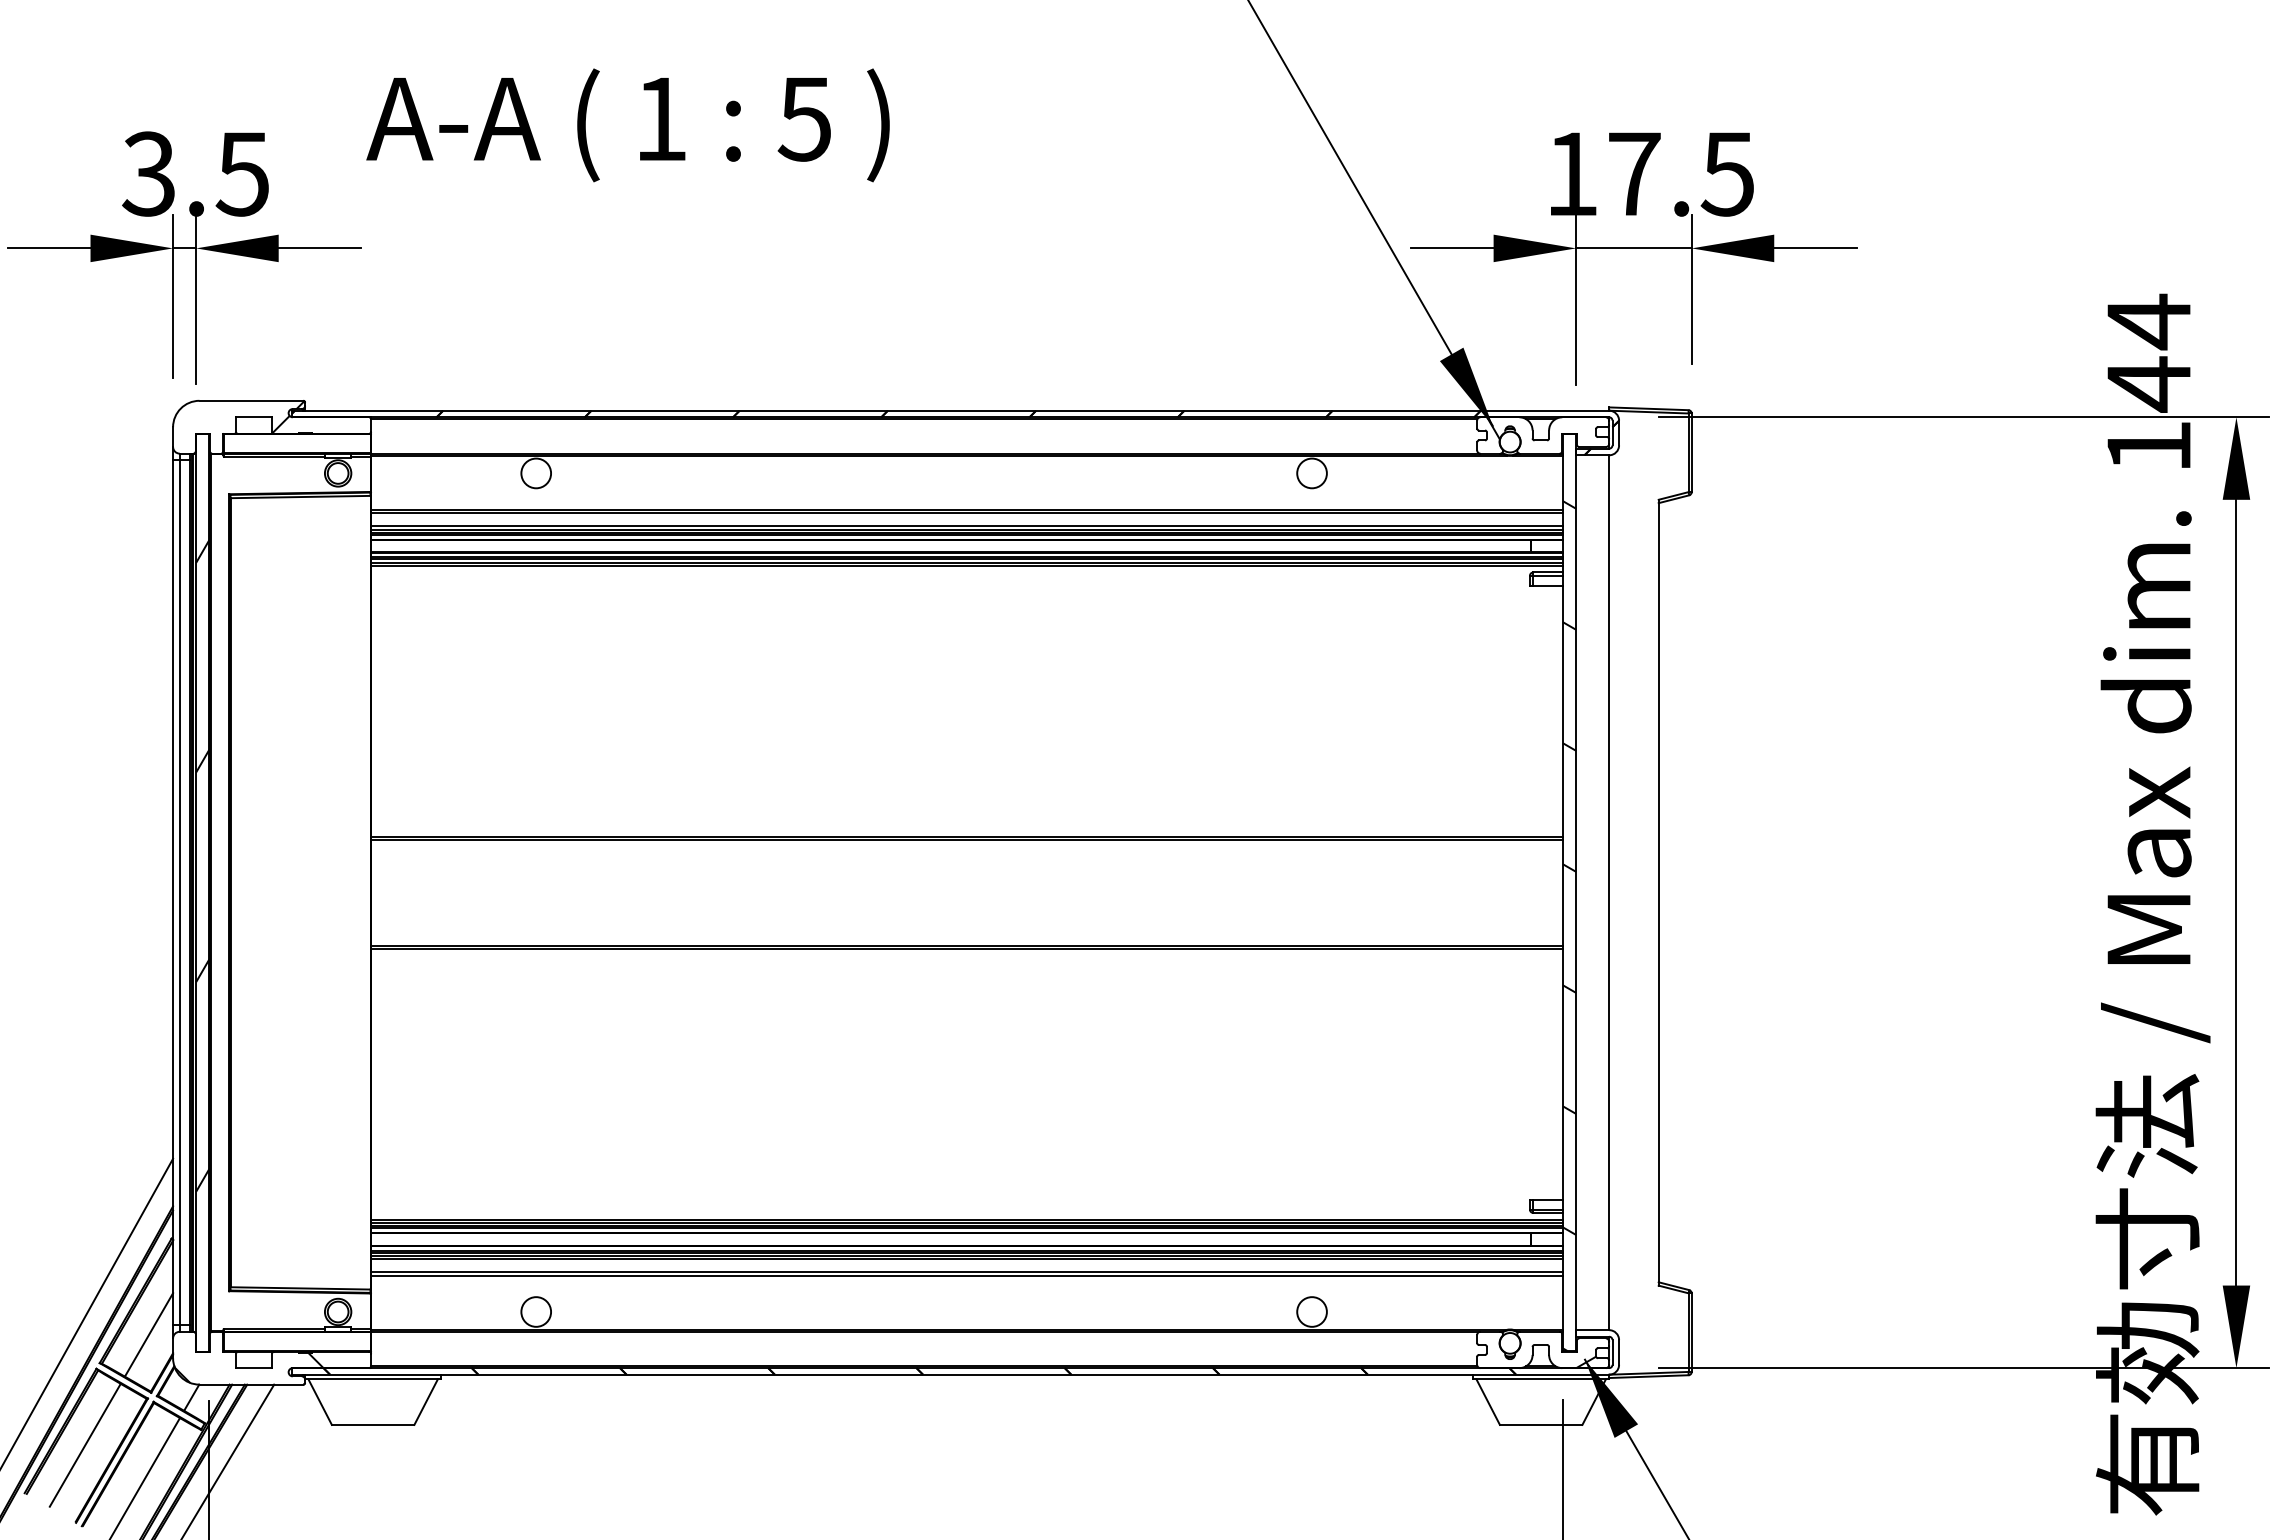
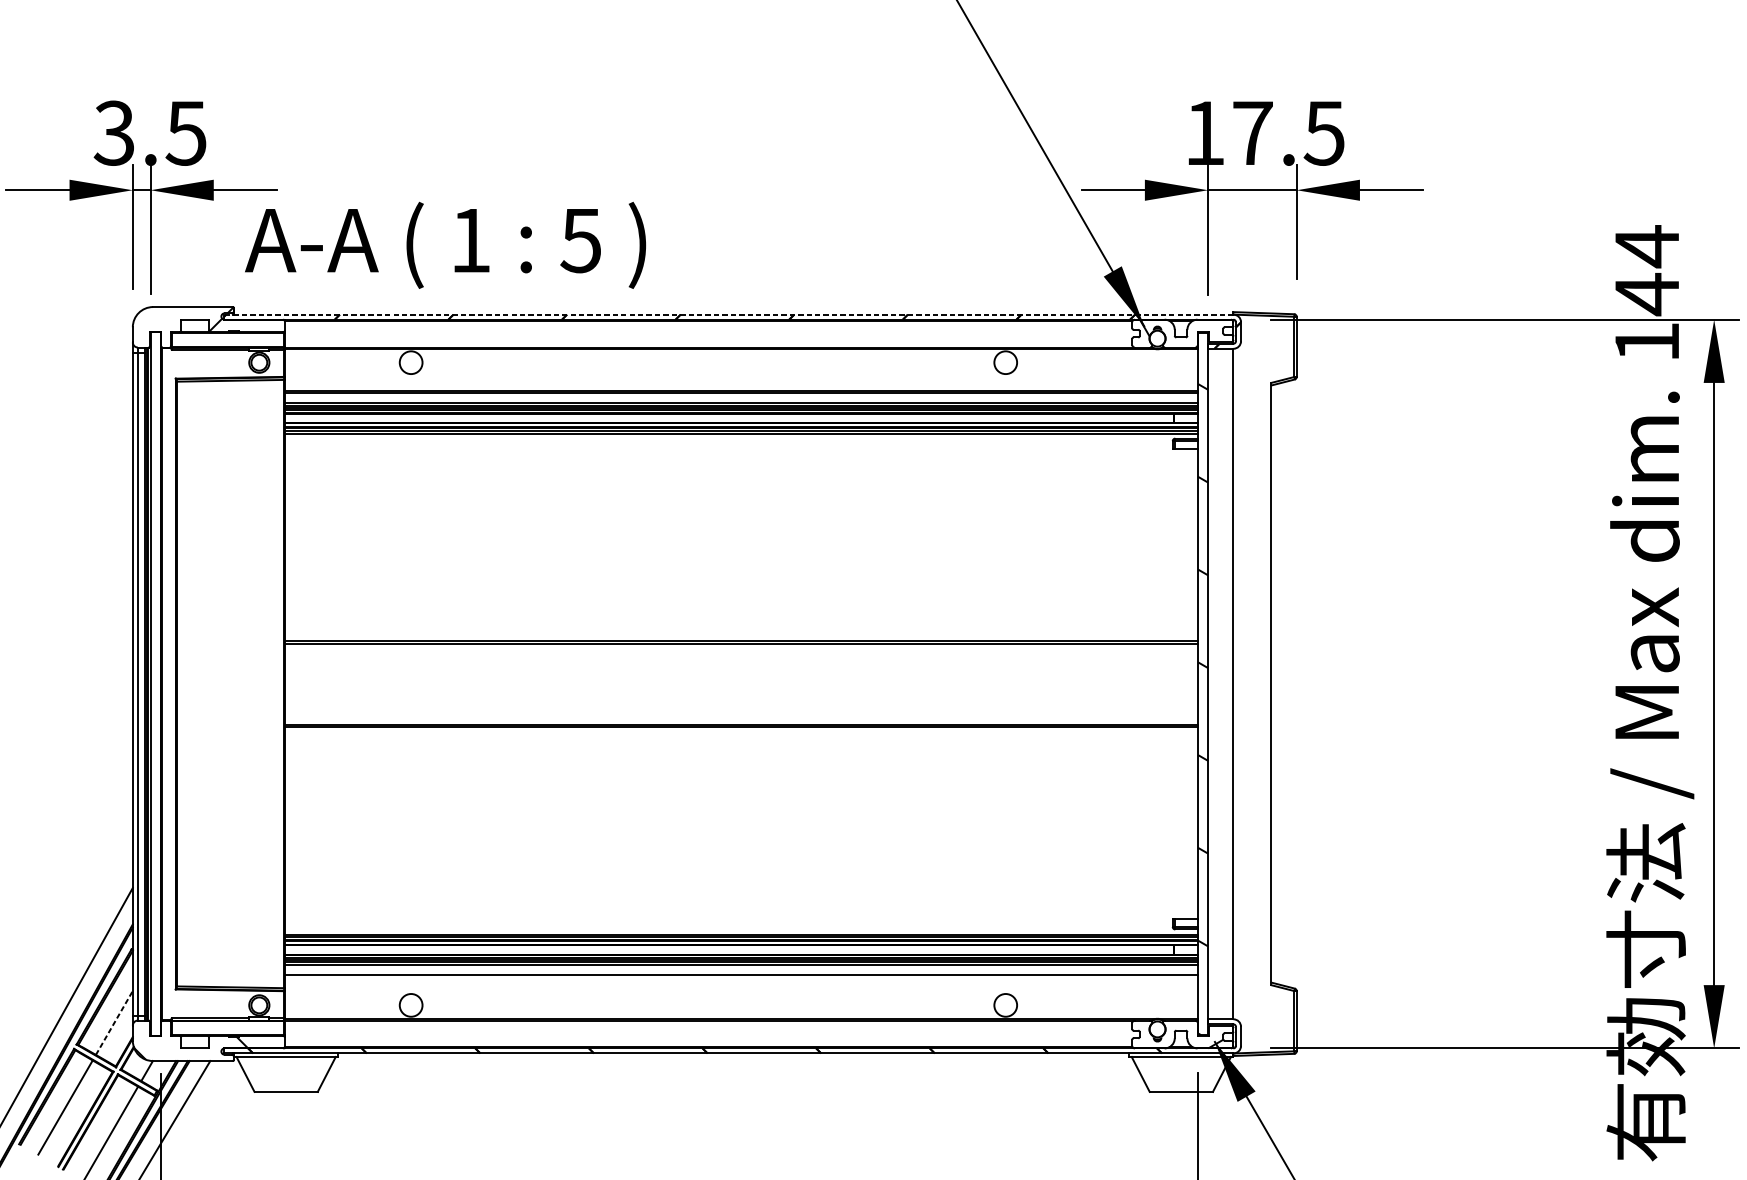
text: (627, 125) -> (445, 245), moved
line: (950, 410) -> (728, 314), solid -> dashed
hatch: (202, 865) -> (155, 663), removed
line: (966, 1275) -> (740, 977), removed
line: (149, 1334) -> (114, 1022), solid -> dashed

